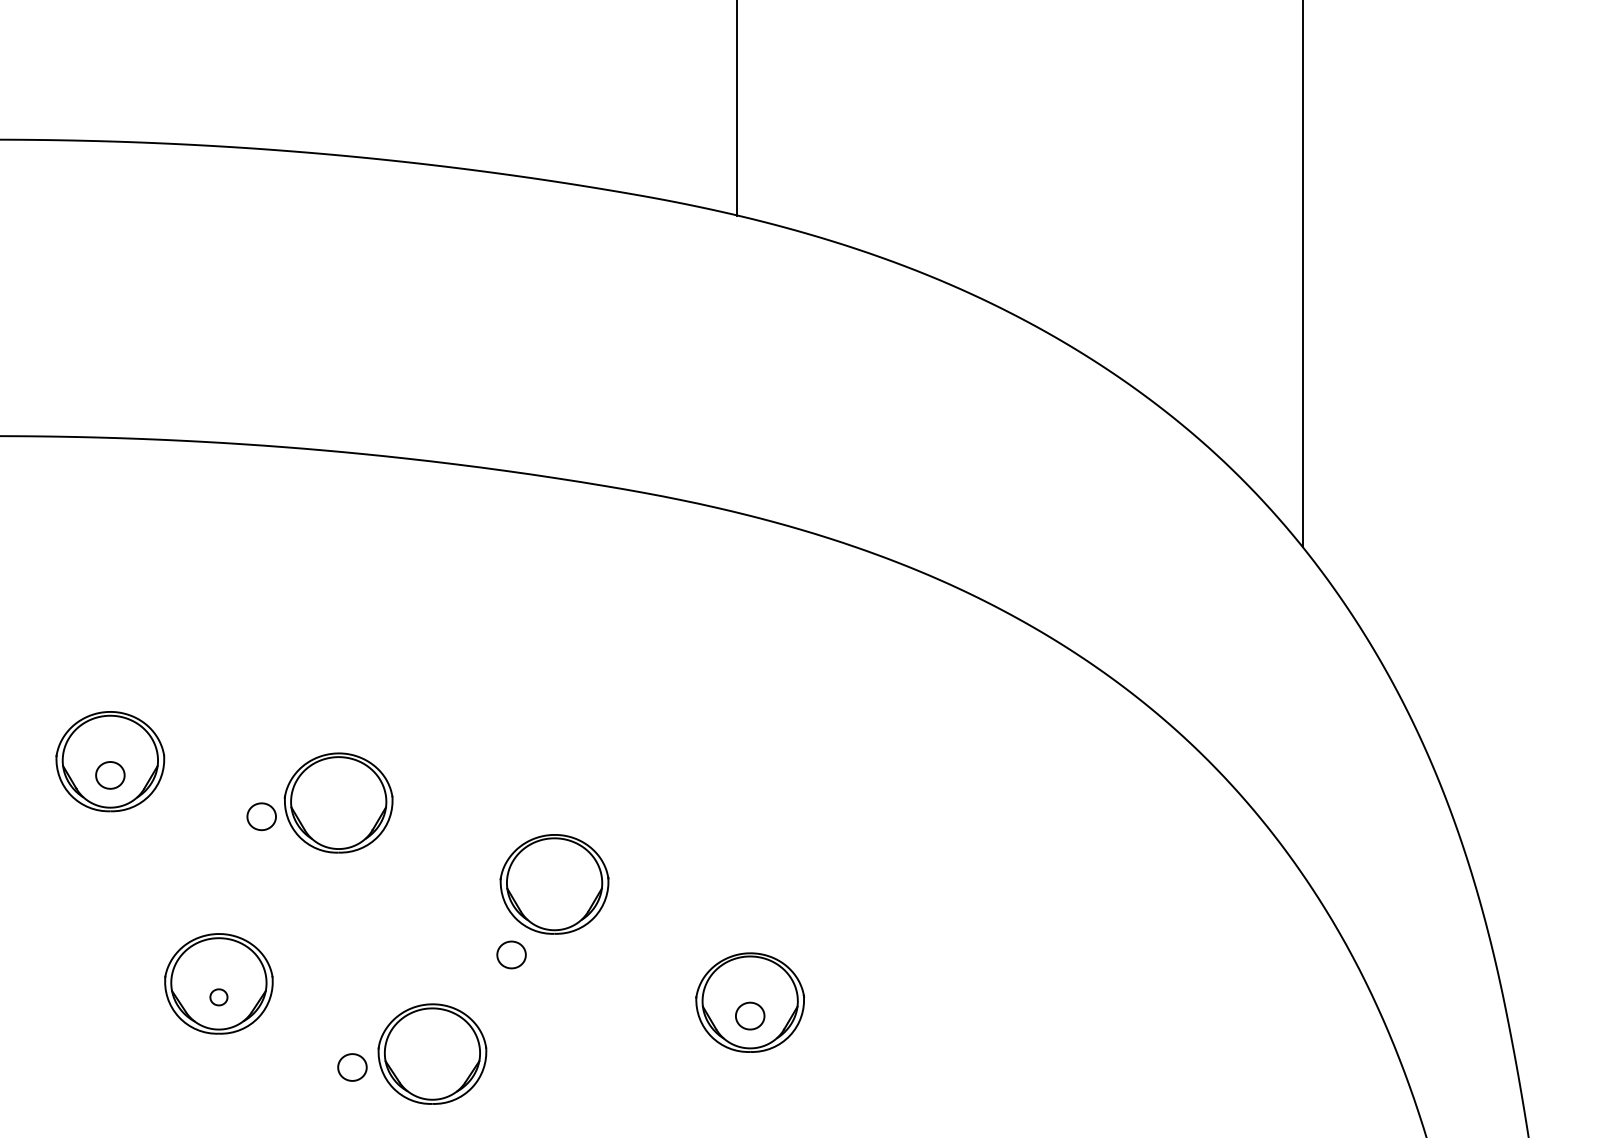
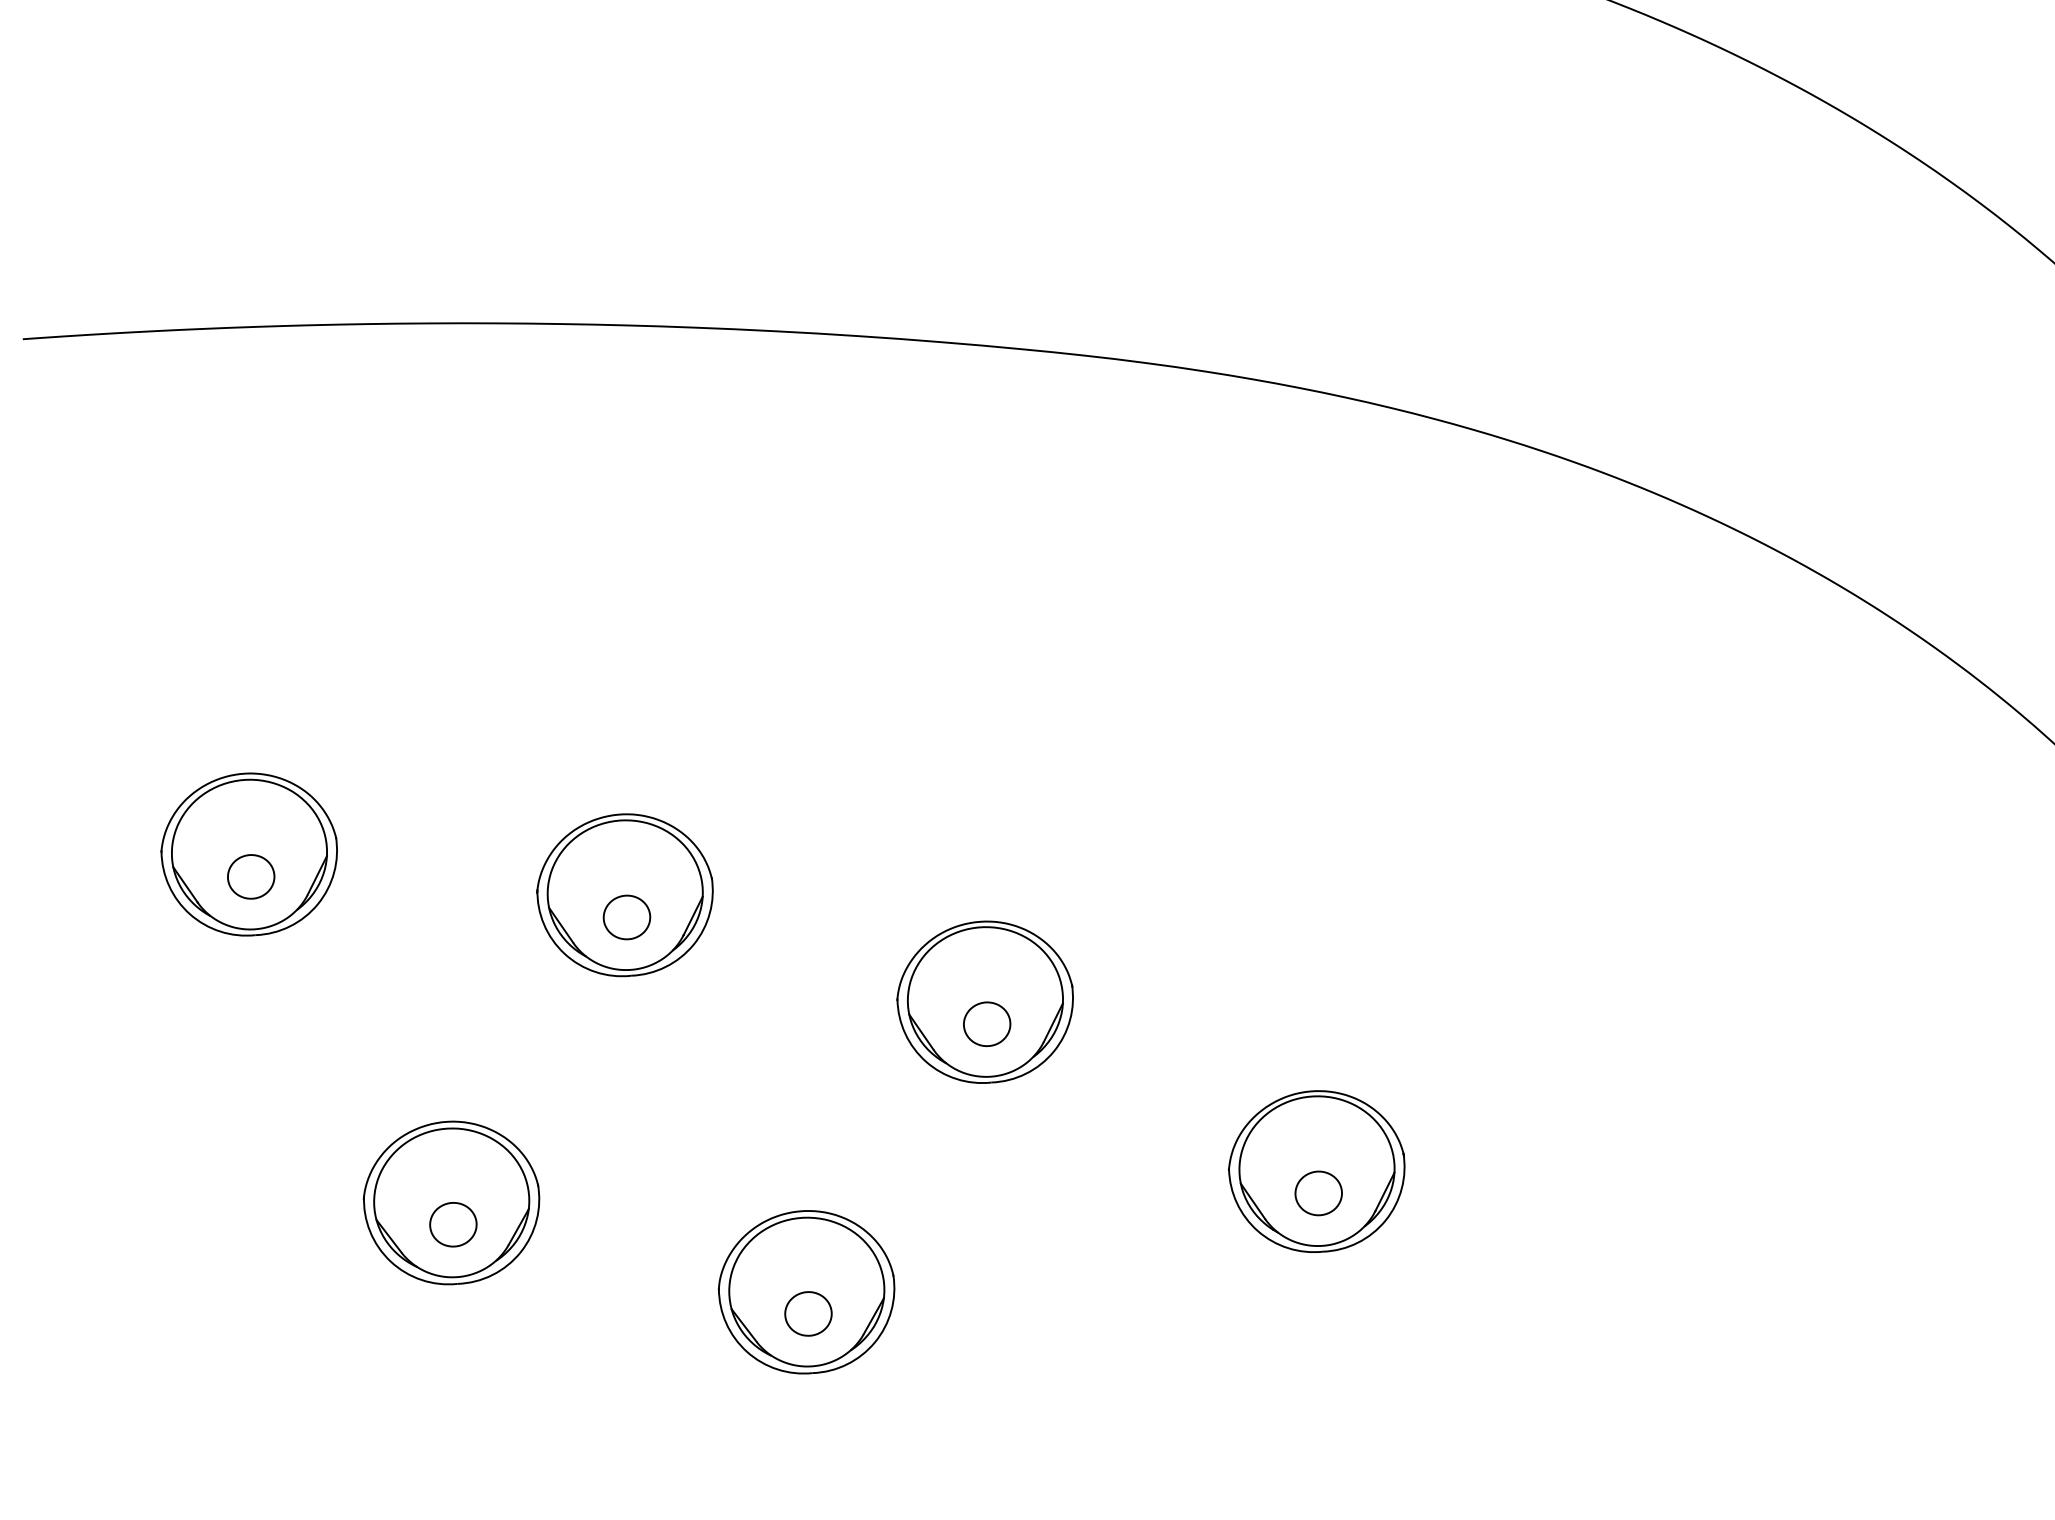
part: (261, 816) -> (626, 917), moved
part: (511, 954) -> (986, 1023), moved
part: (218, 997) -> (452, 1225), size x1.67
part: (352, 1067) -> (808, 1313), moved

